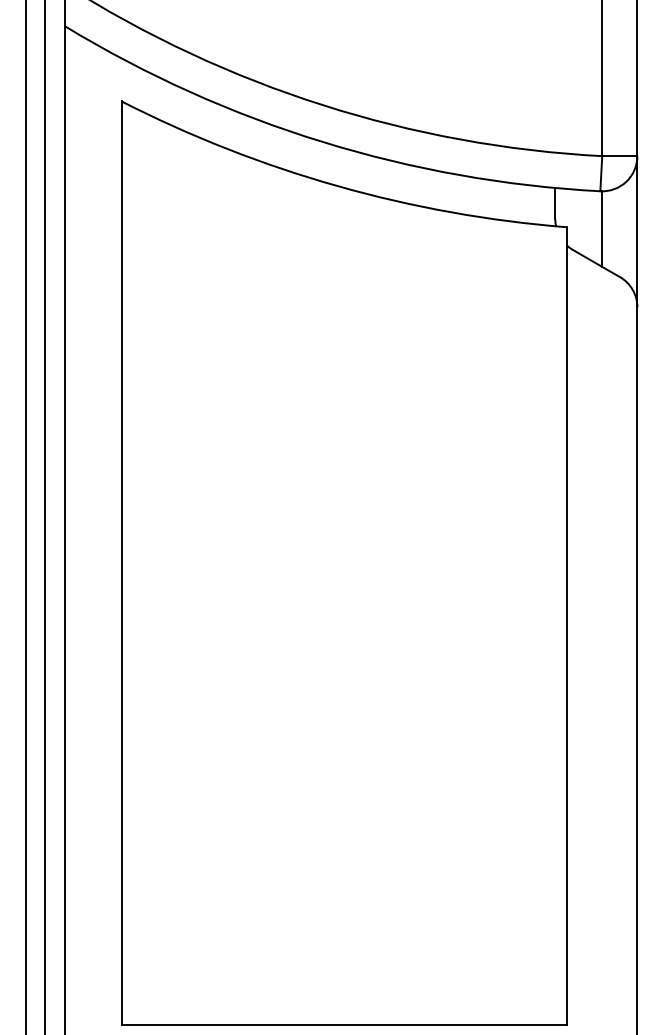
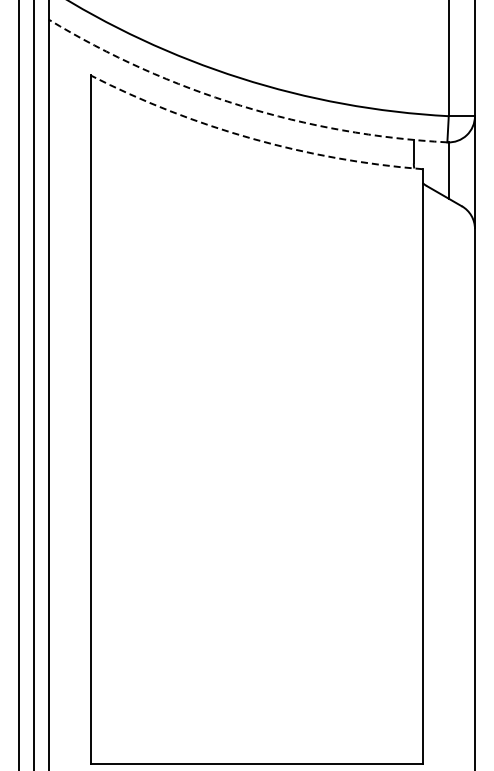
arc: (322, 141) -> (240, 105), solid -> dashed
arc: (337, 186) -> (251, 138), solid -> dashed

